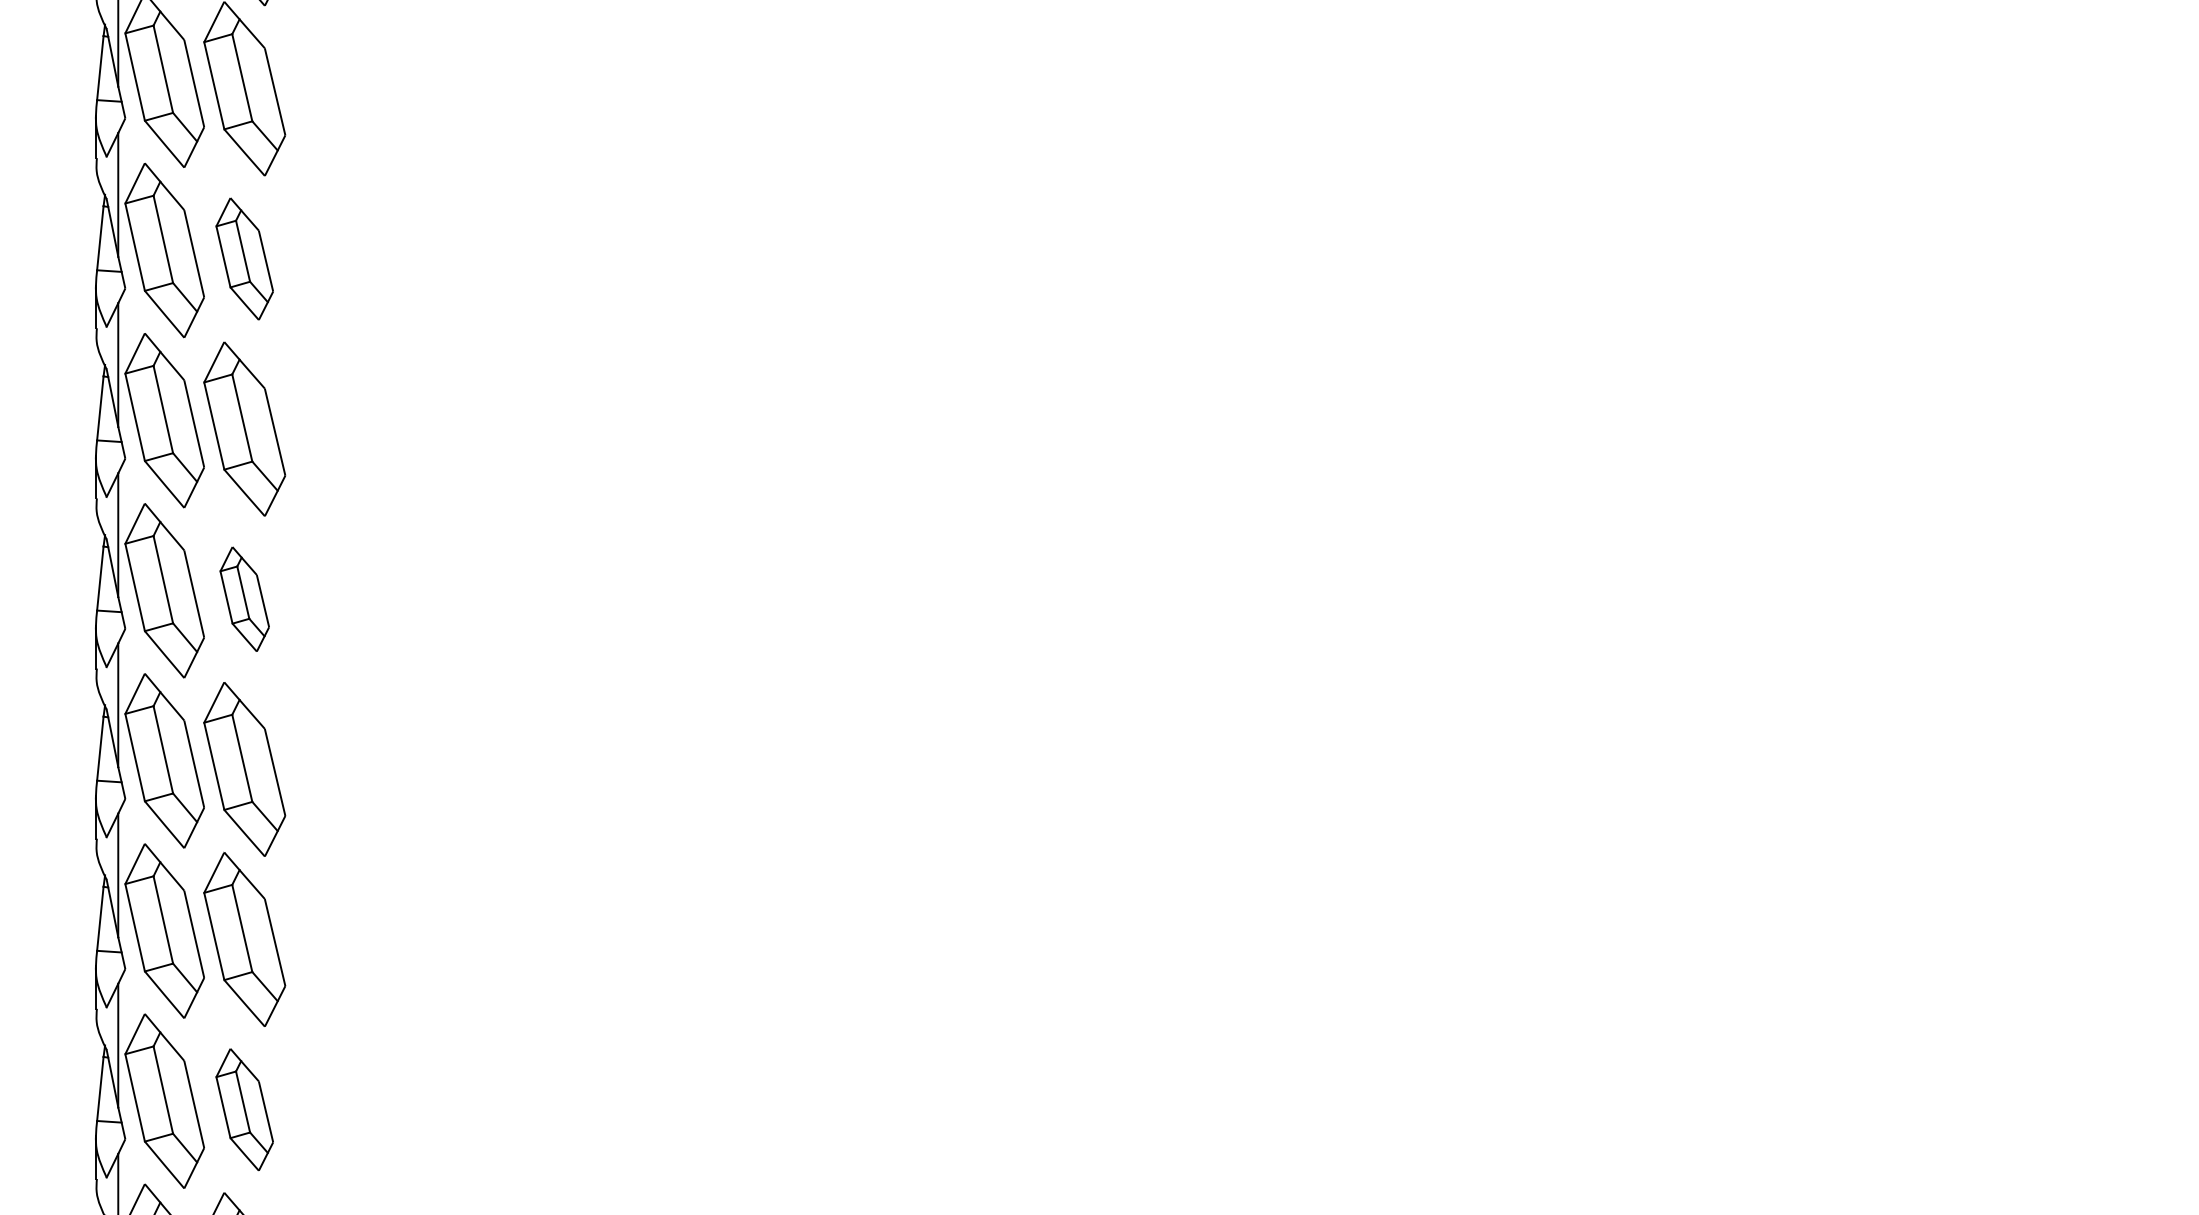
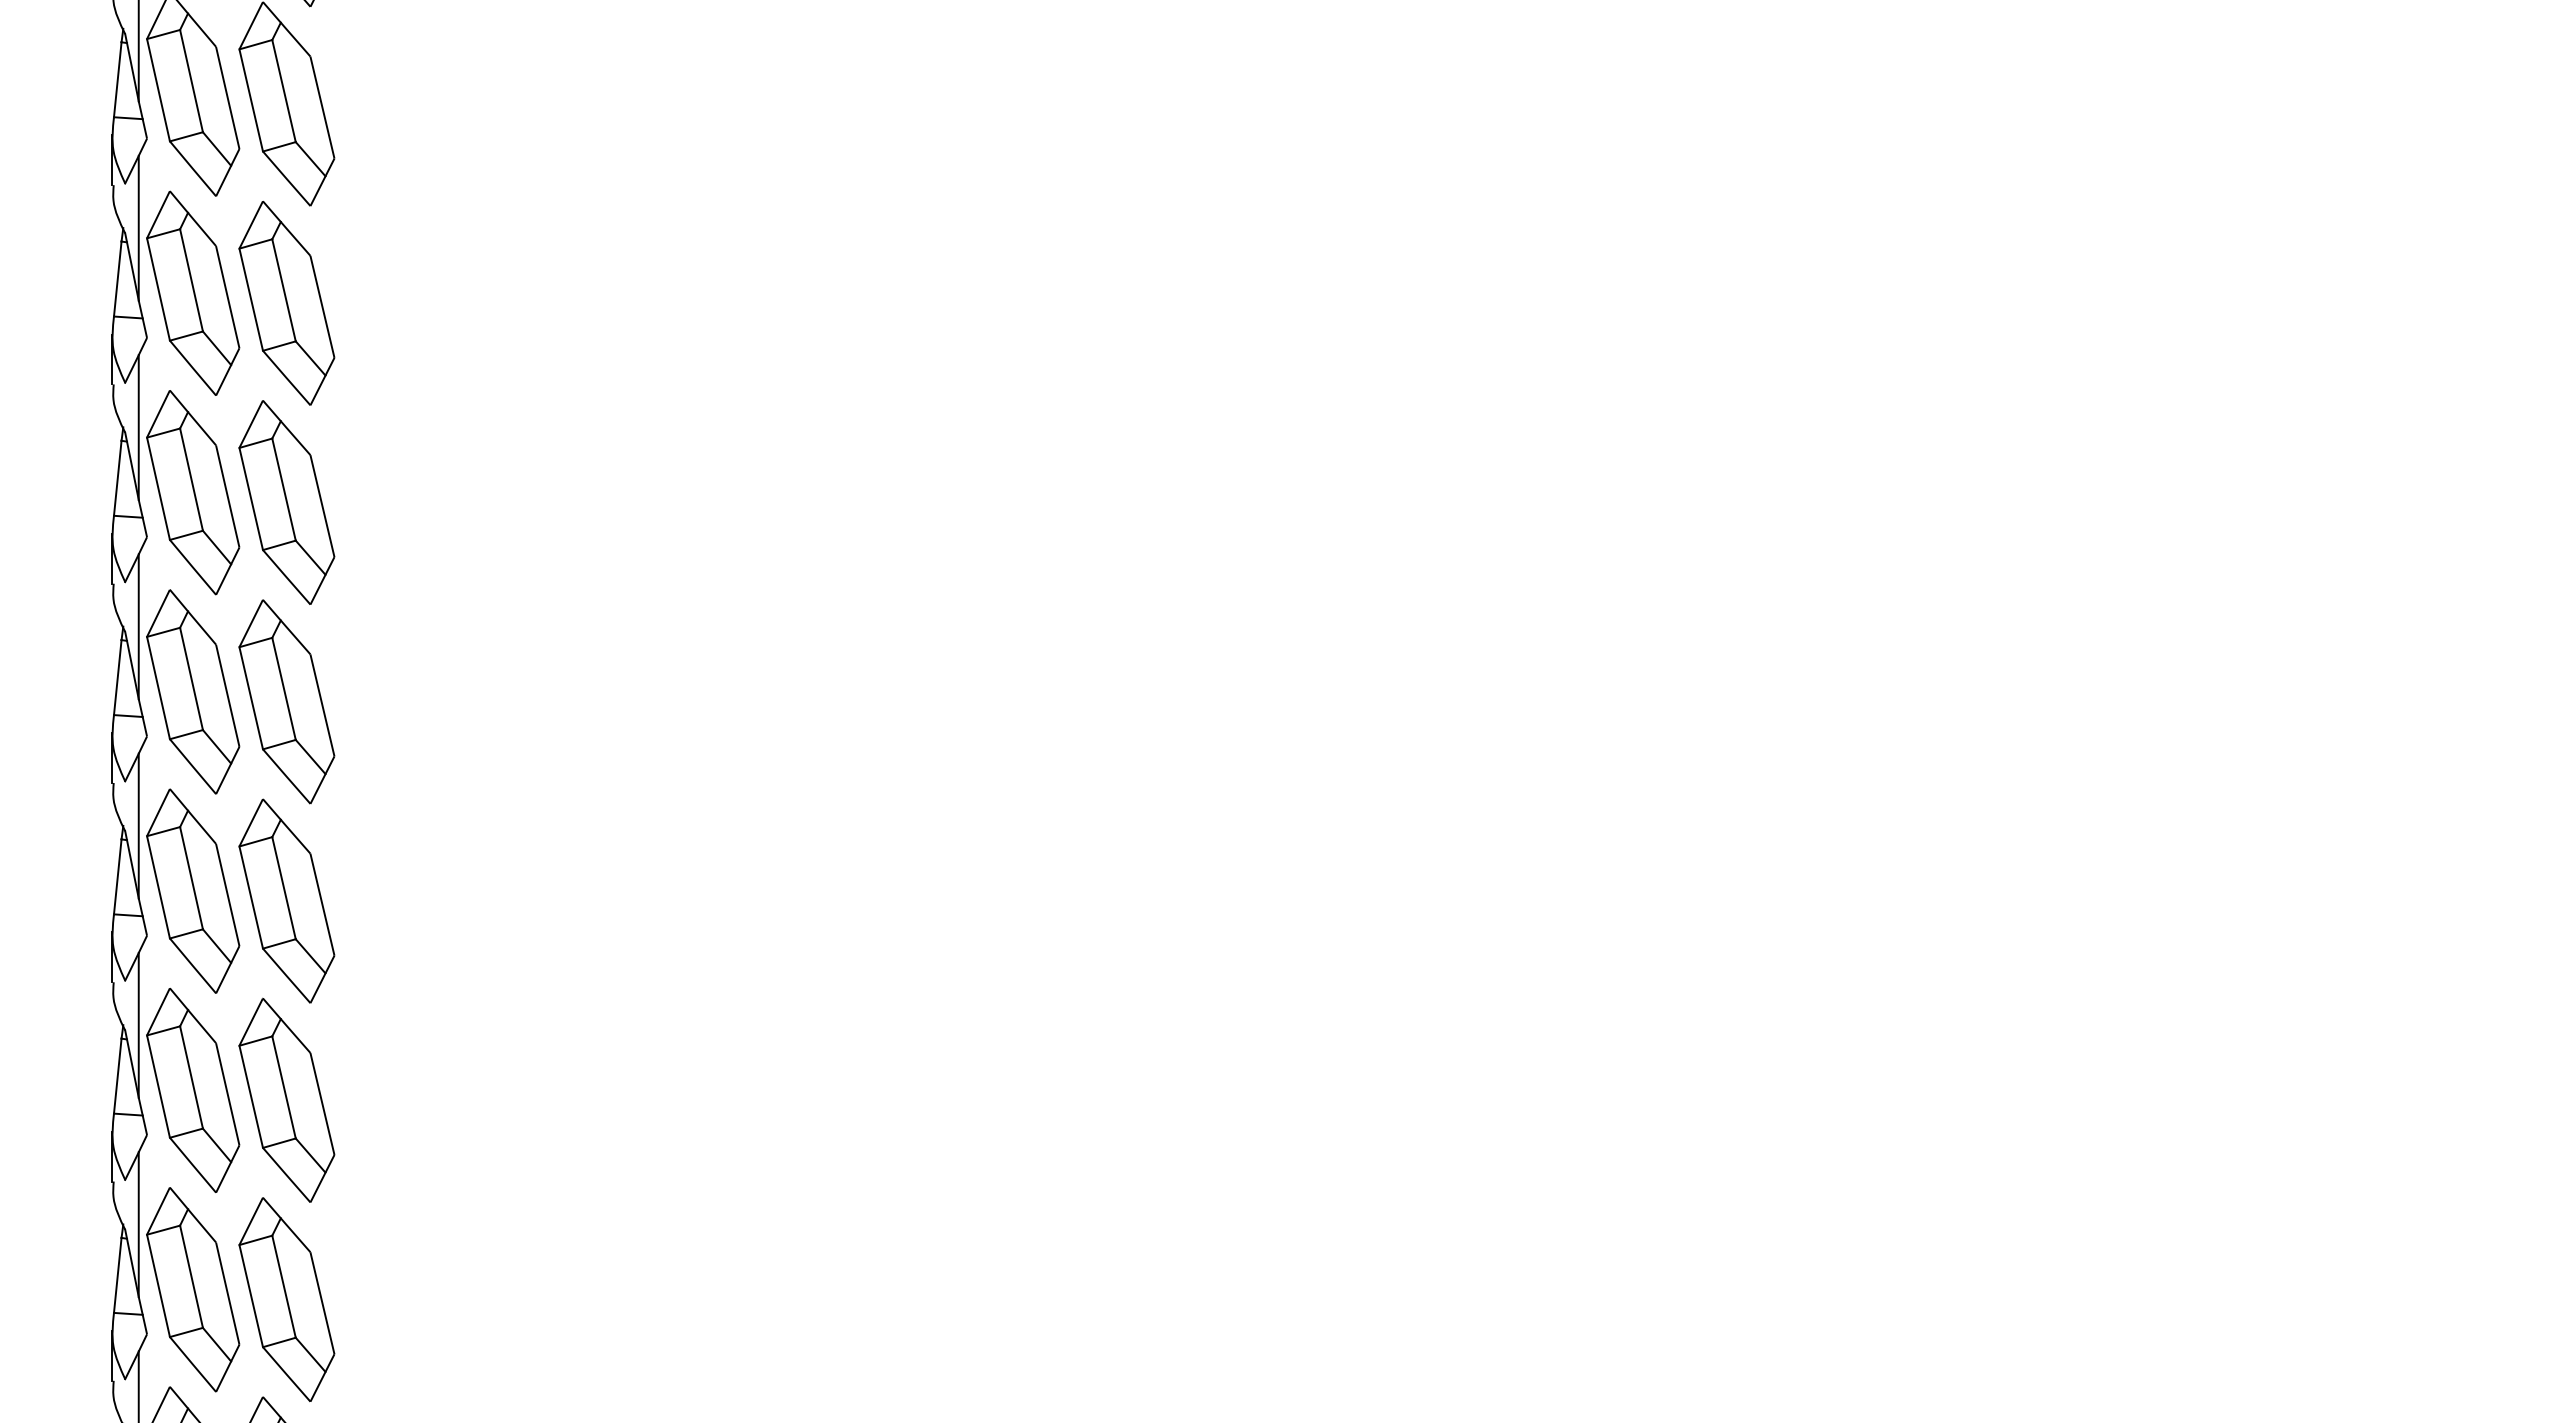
part: (244, 259) -> (286, 303), size x1.43
part: (244, 598) -> (286, 701), size x1.67
part: (244, 1109) -> (286, 1299), size x1.43

